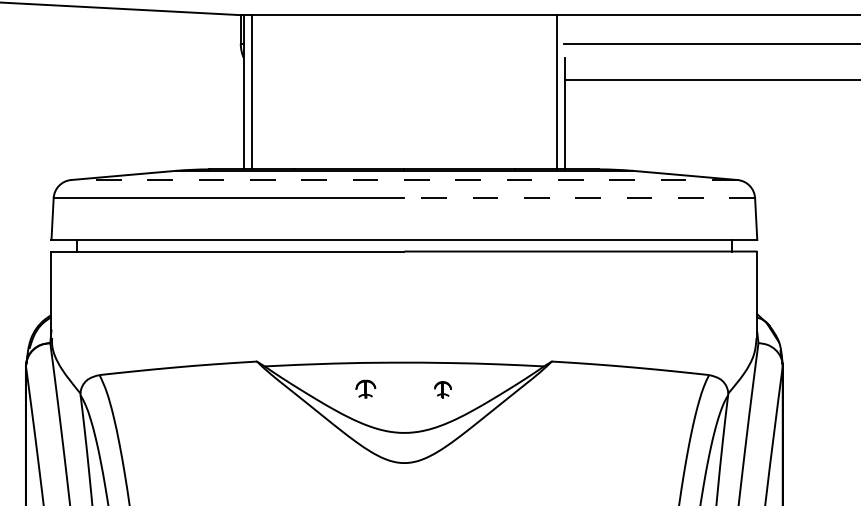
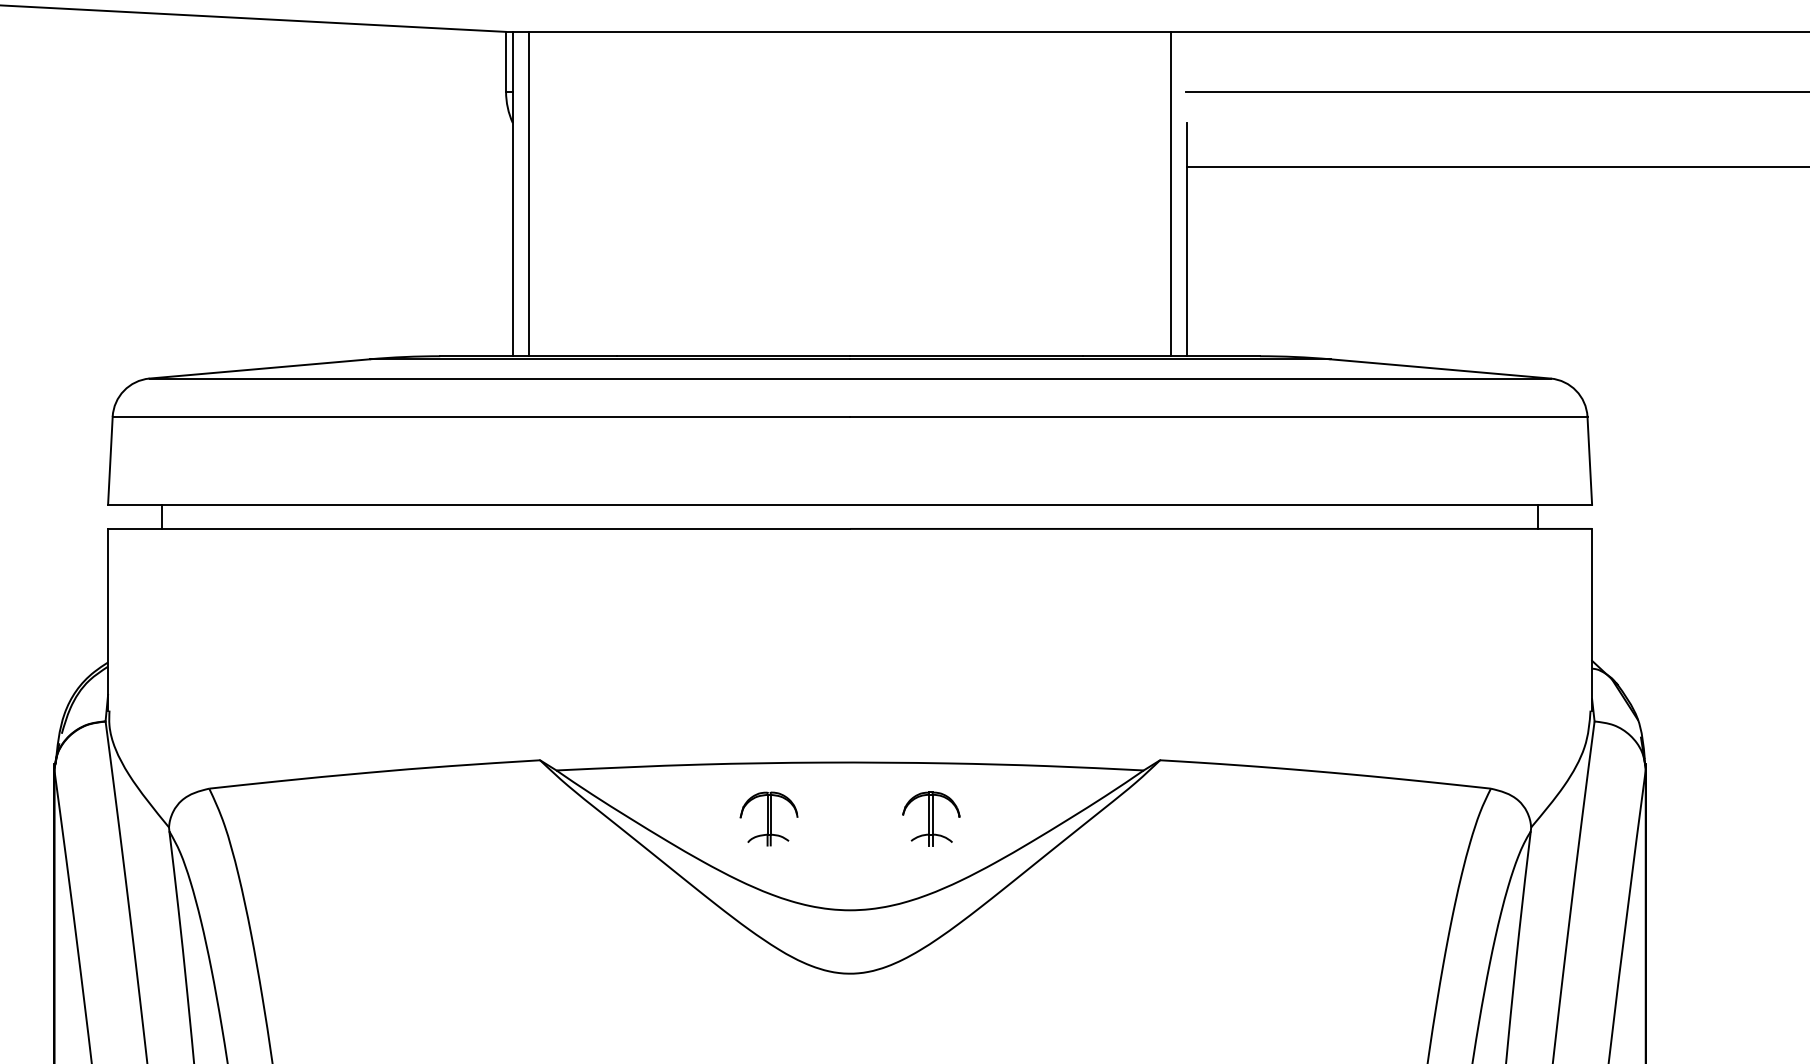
line: (403, 180) -> (848, 379), dashed -> solid
line: (579, 198) -> (1218, 417), dashed -> solid
part: (365, 389) -> (768, 819), size x1.43
part: (442, 389) -> (930, 819), size x1.67

